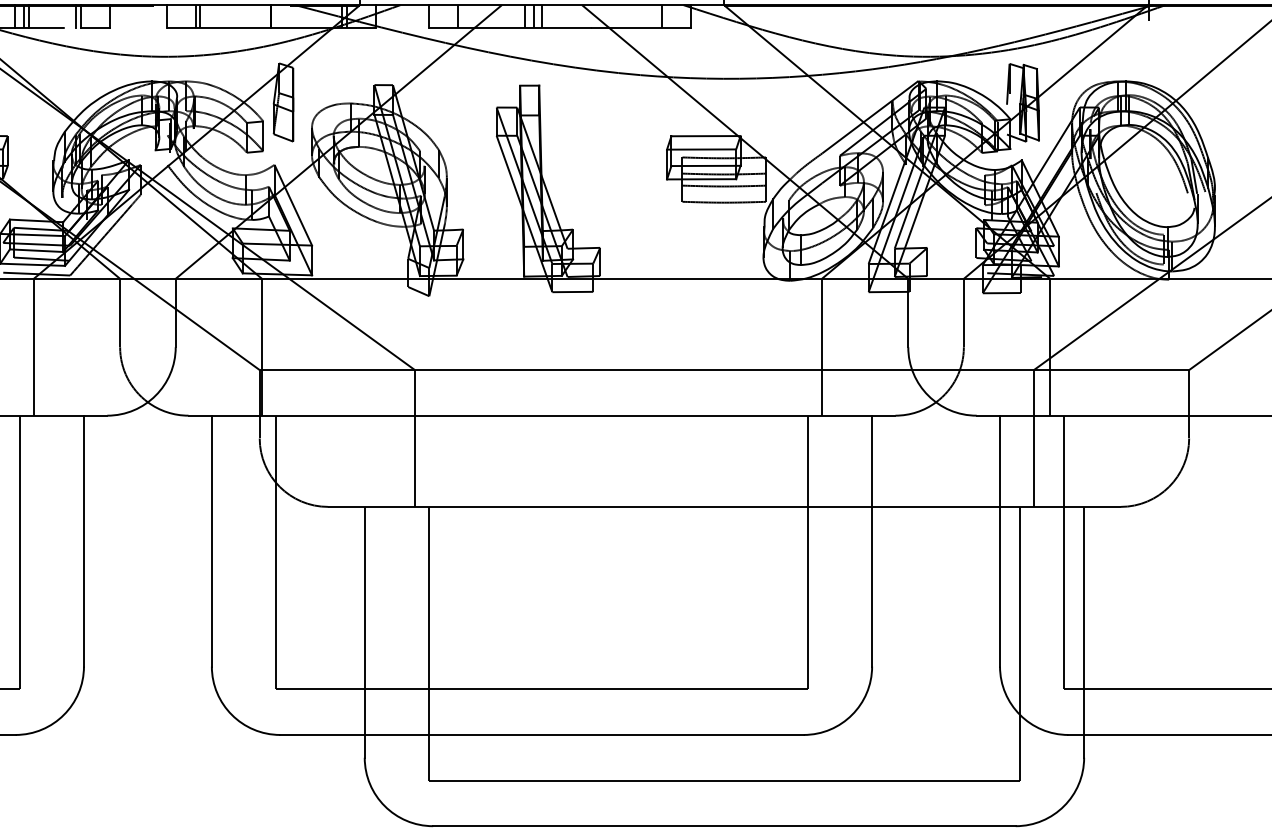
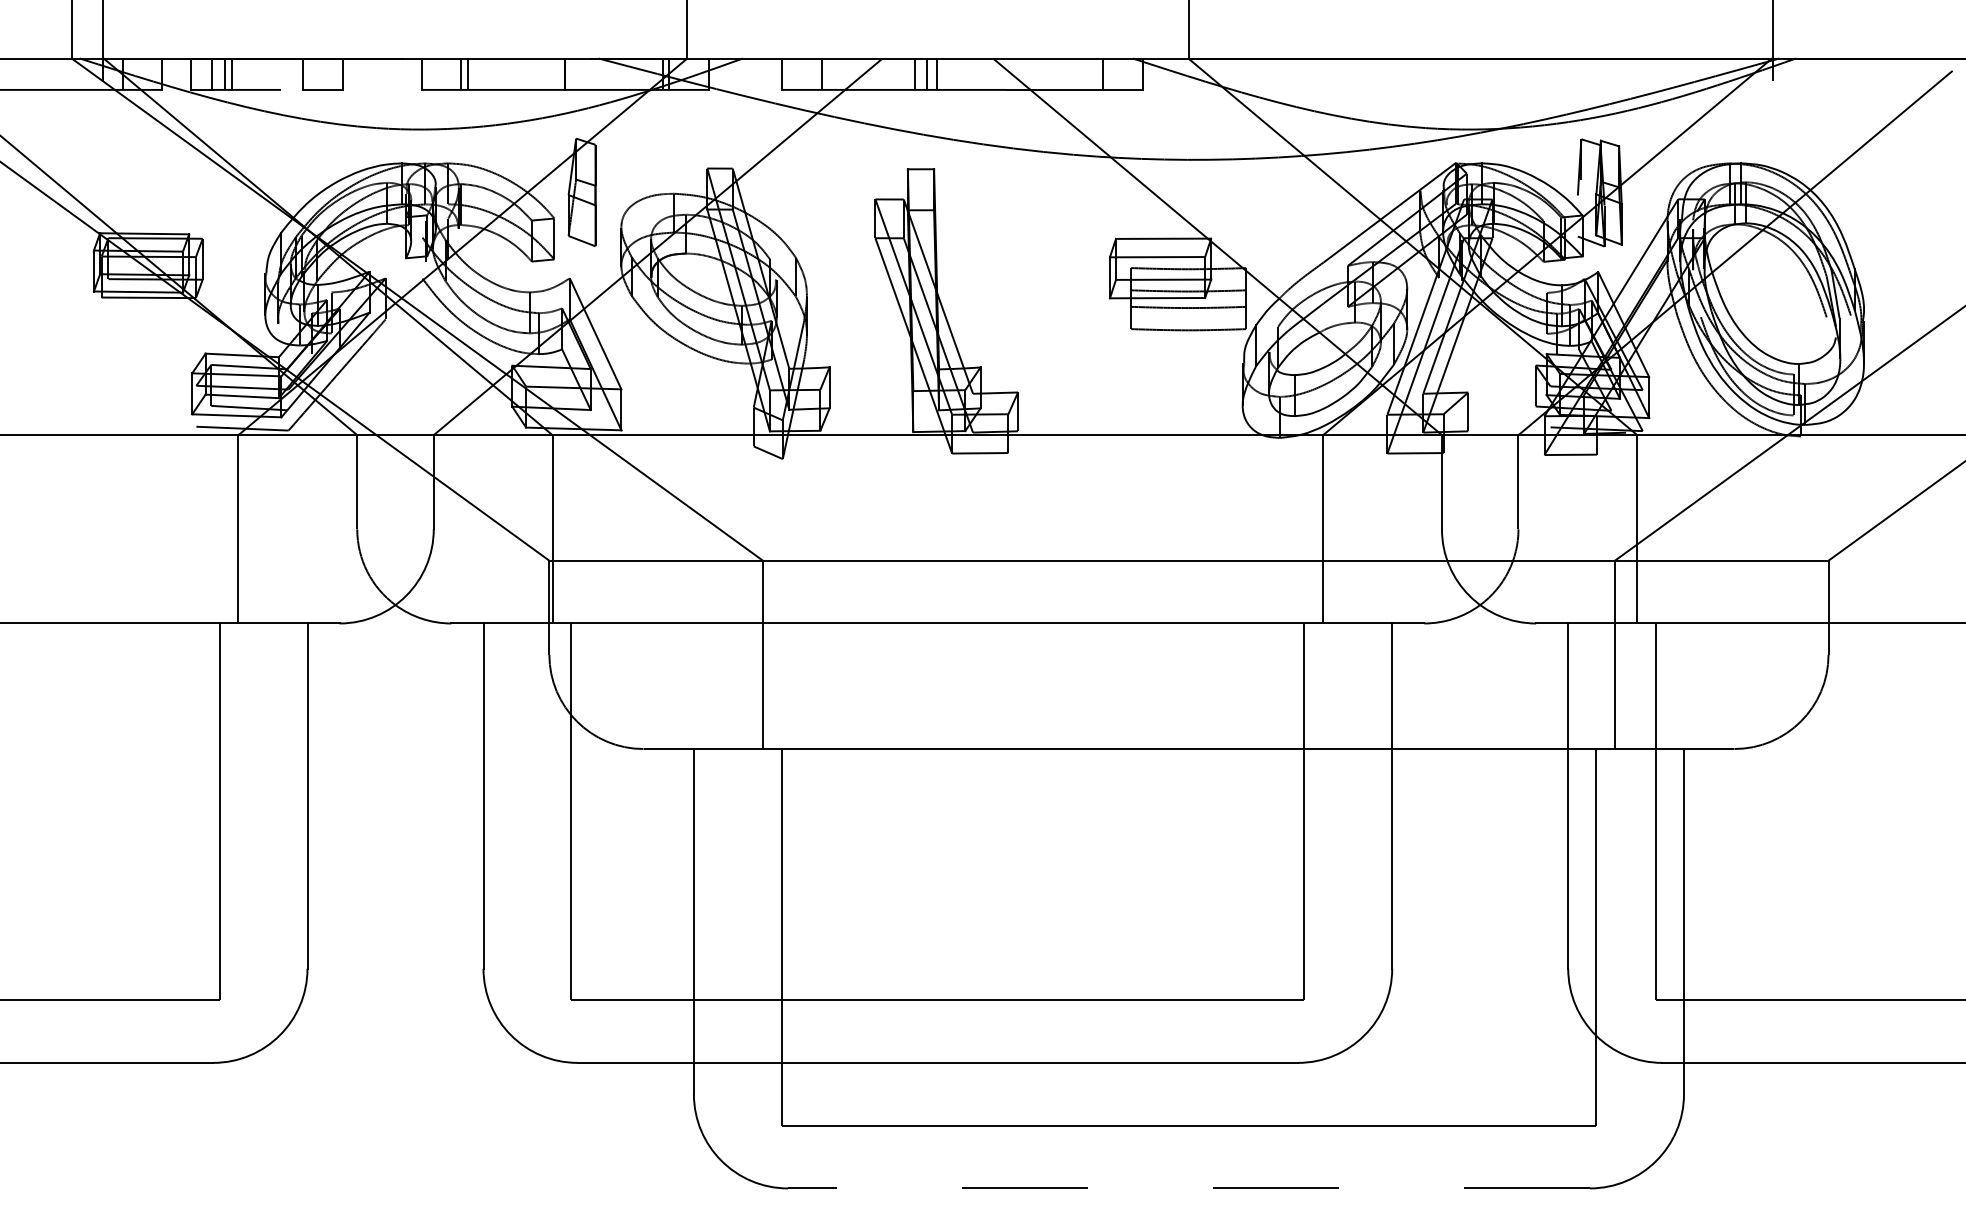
line: (75, 16) -> (296, 73), removed
line: (724, 826) -> (1188, 1188), solid -> dashed

